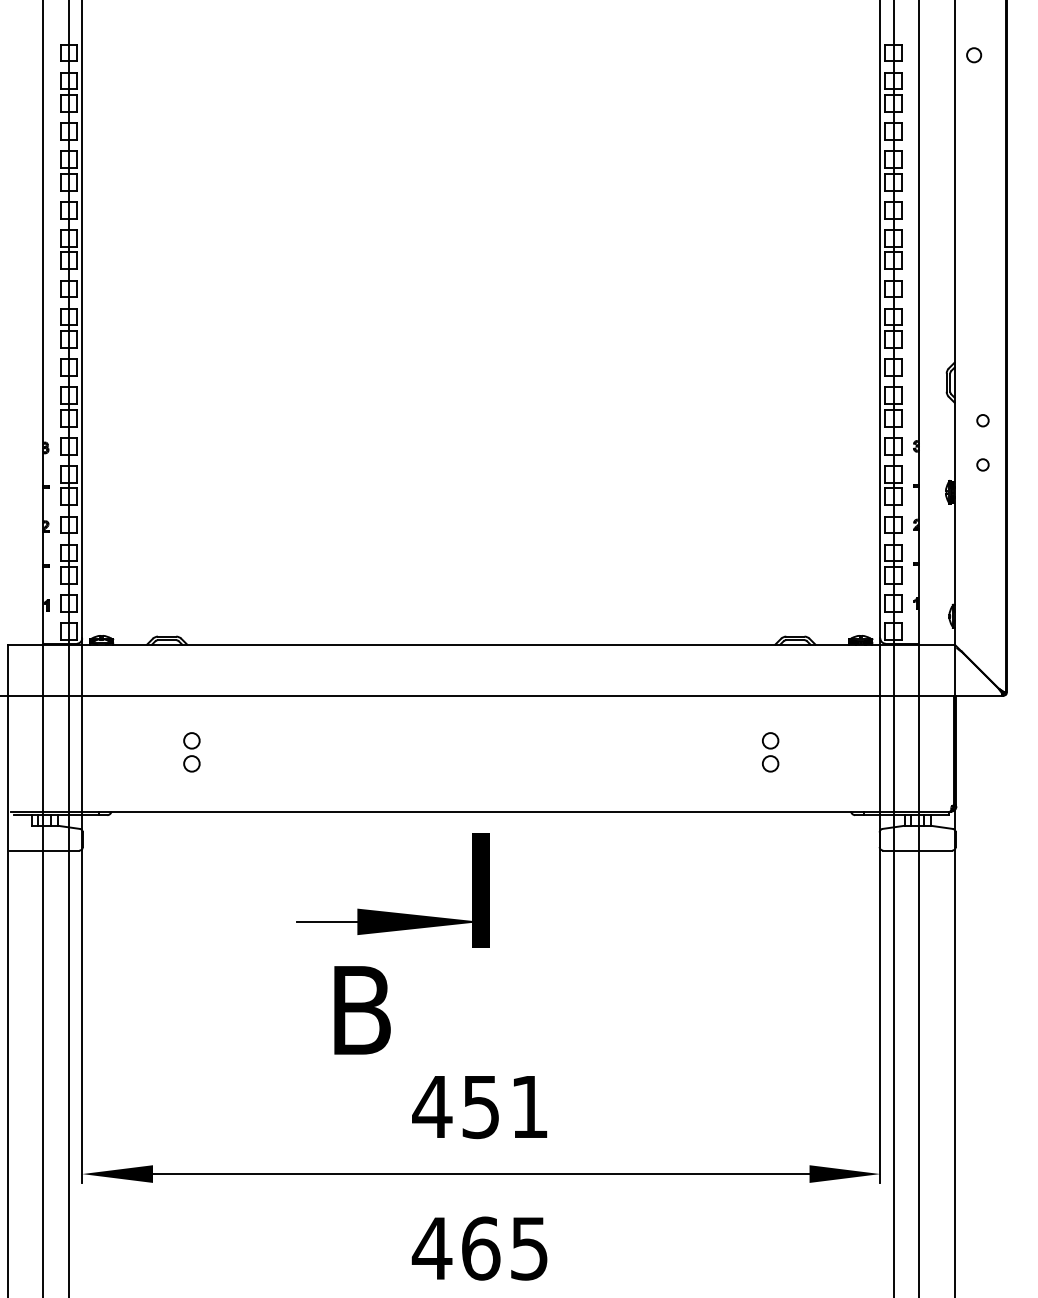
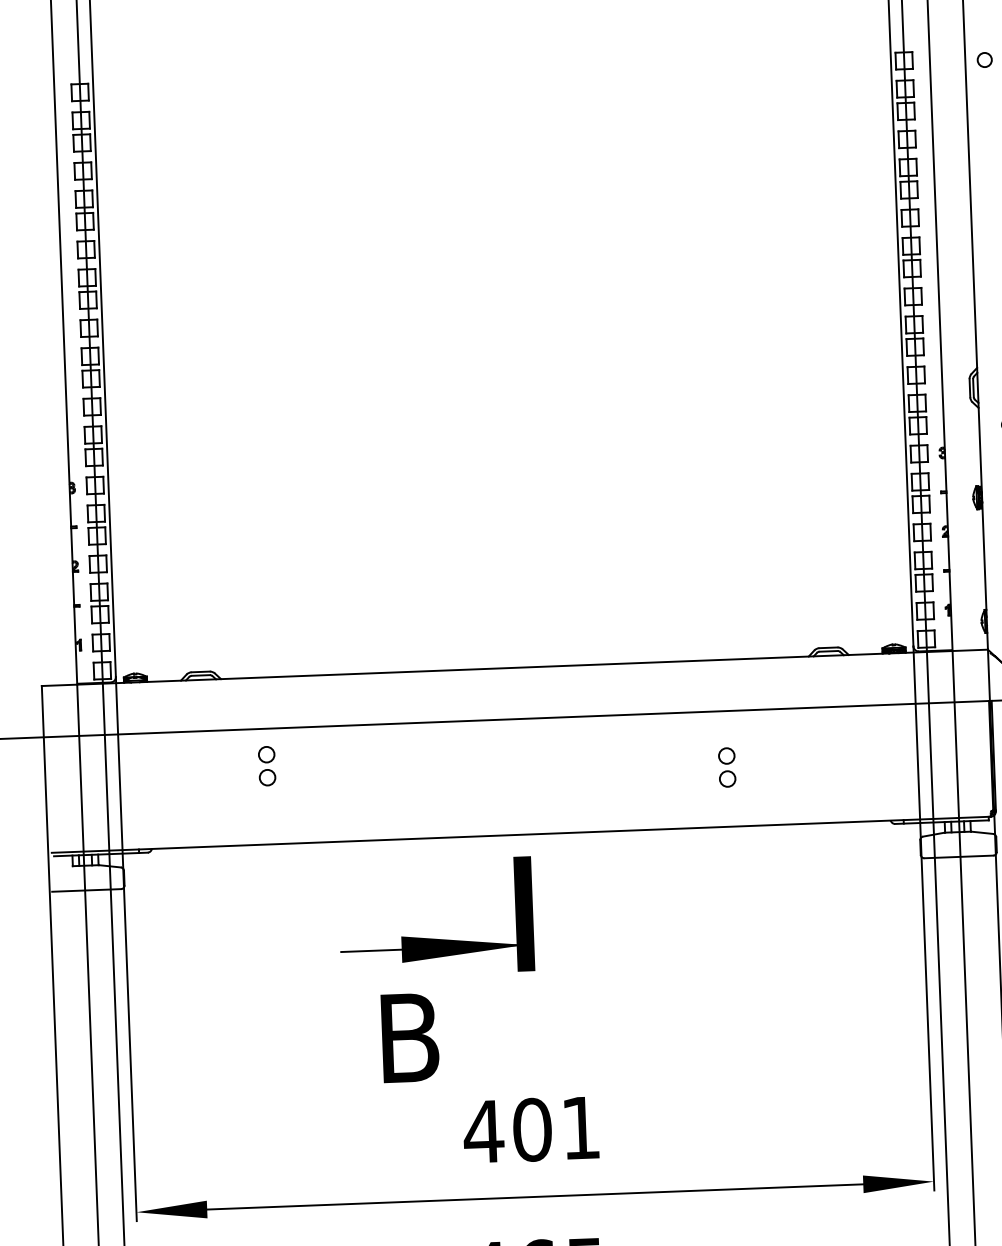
part: (191, 752) -> (266, 766), moved
part: (770, 752) -> (727, 767), moved
text: (481, 1107) -> (532, 1130), 451 -> 401

